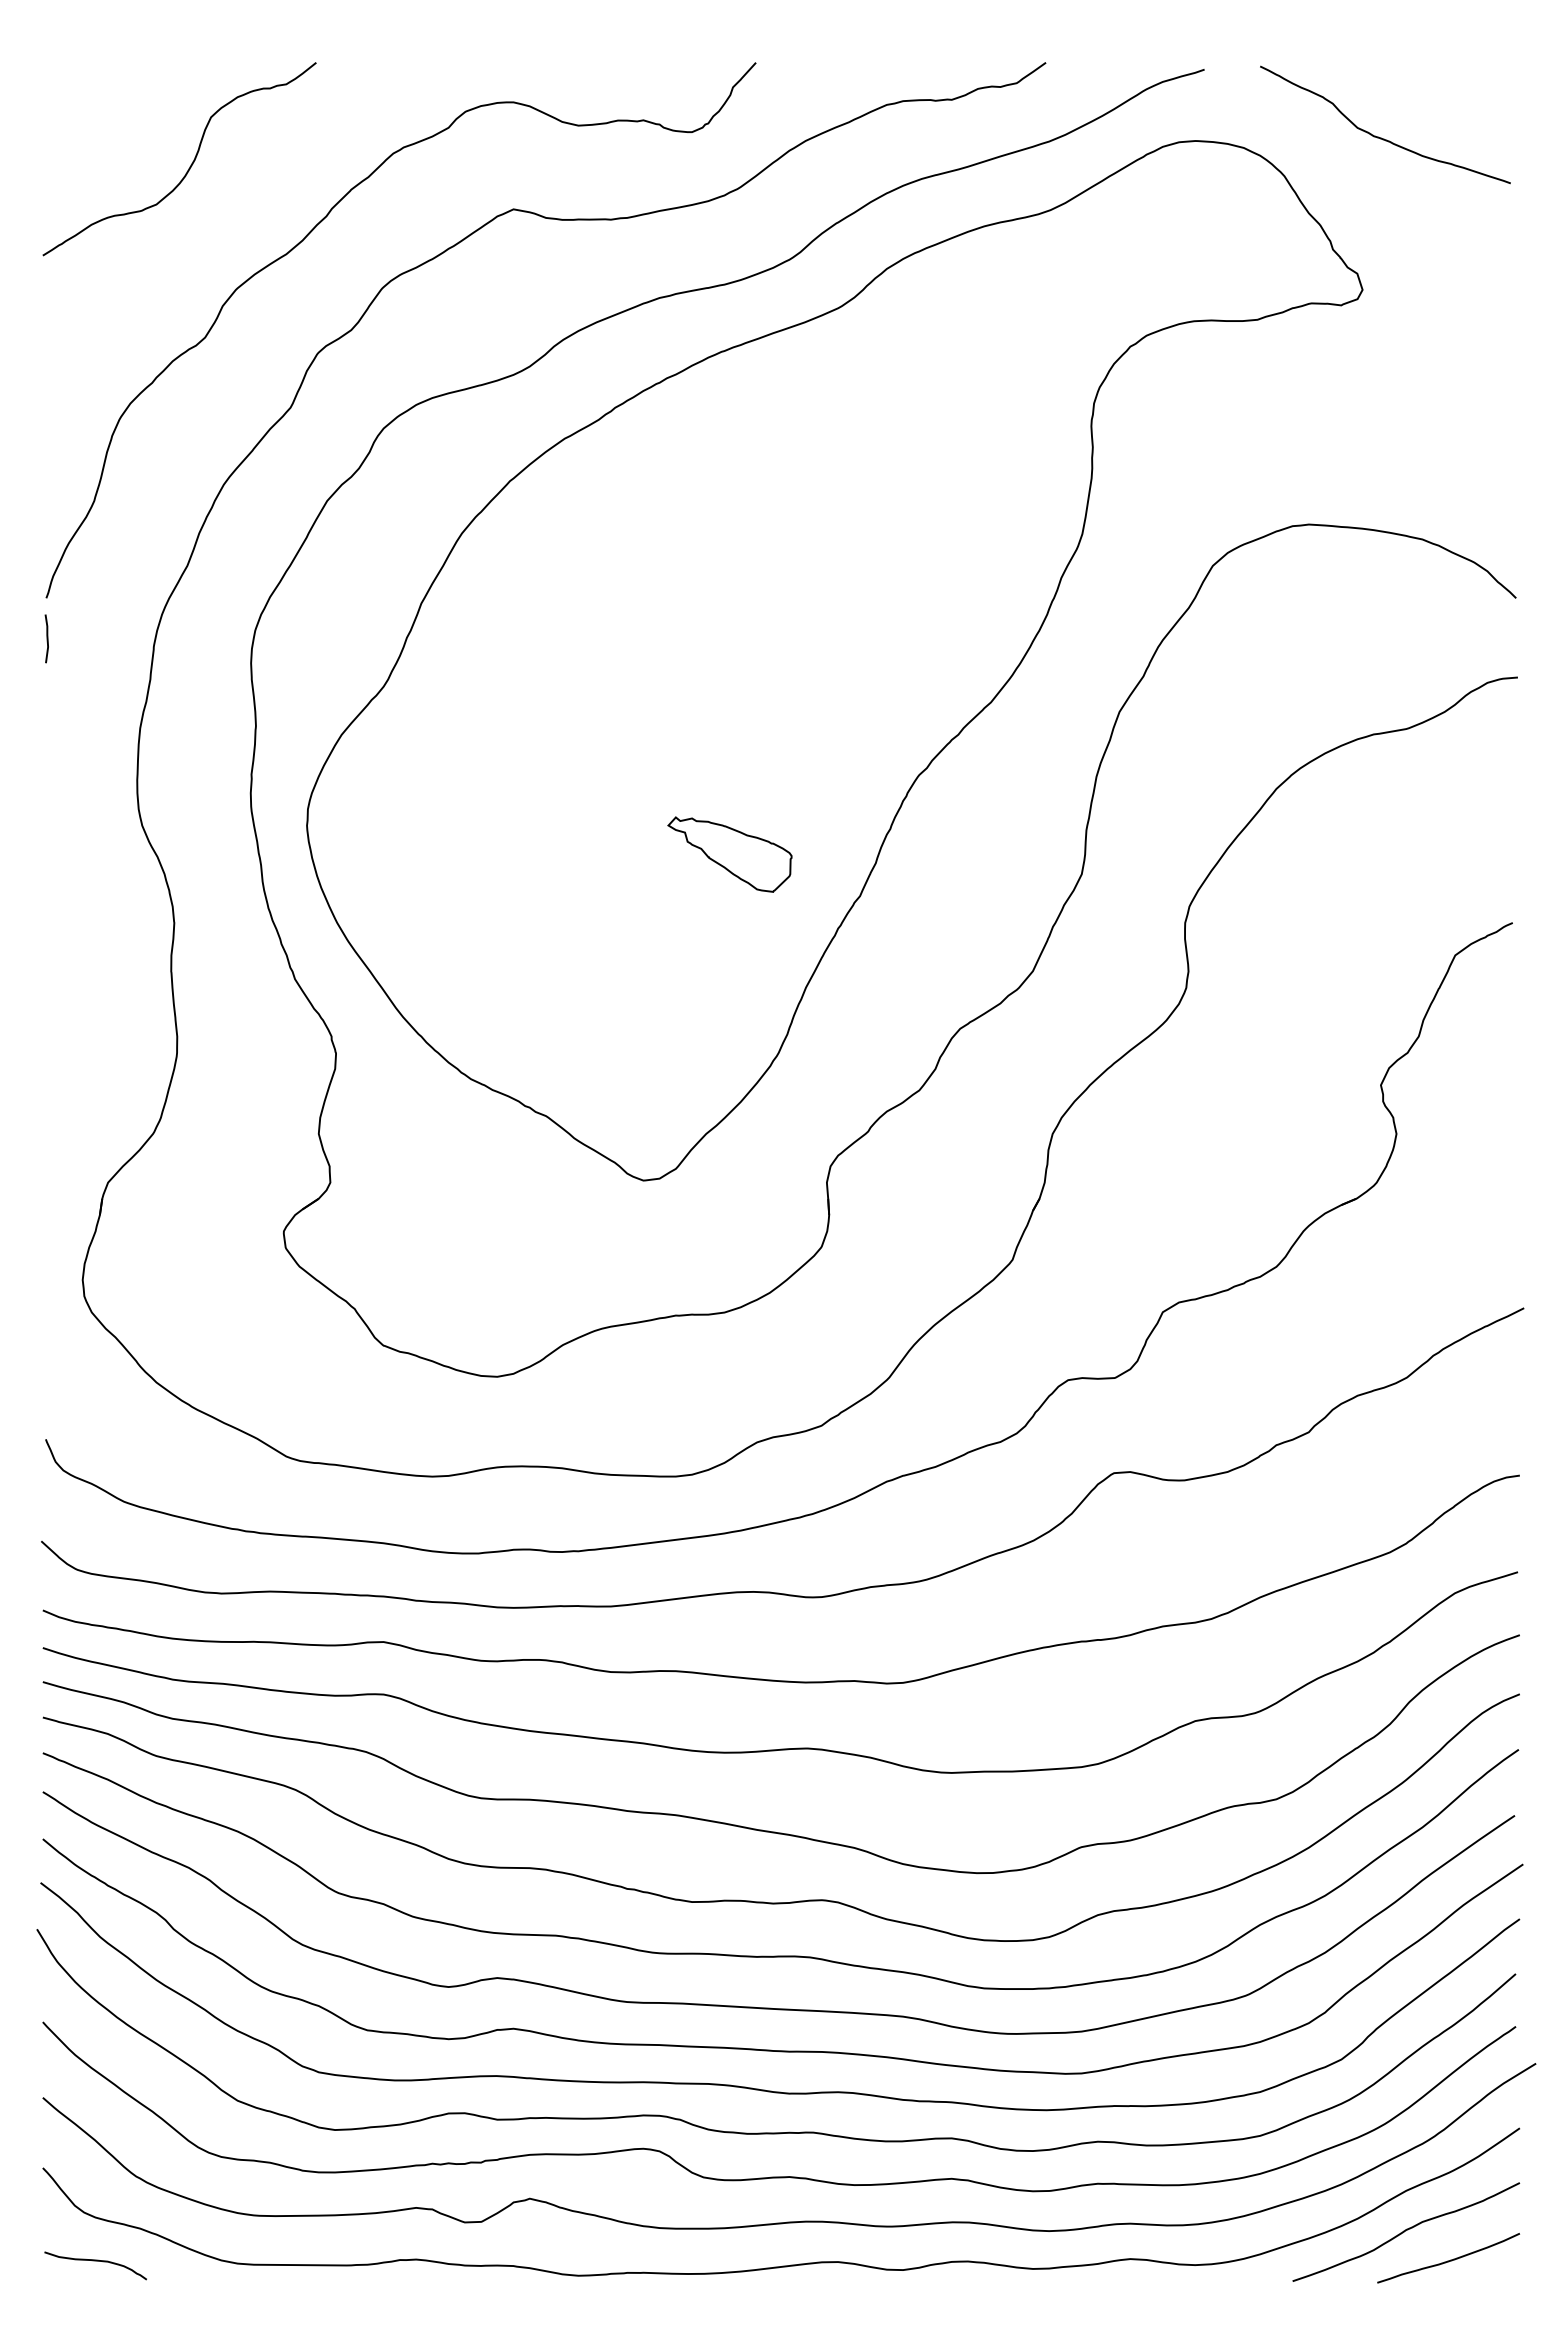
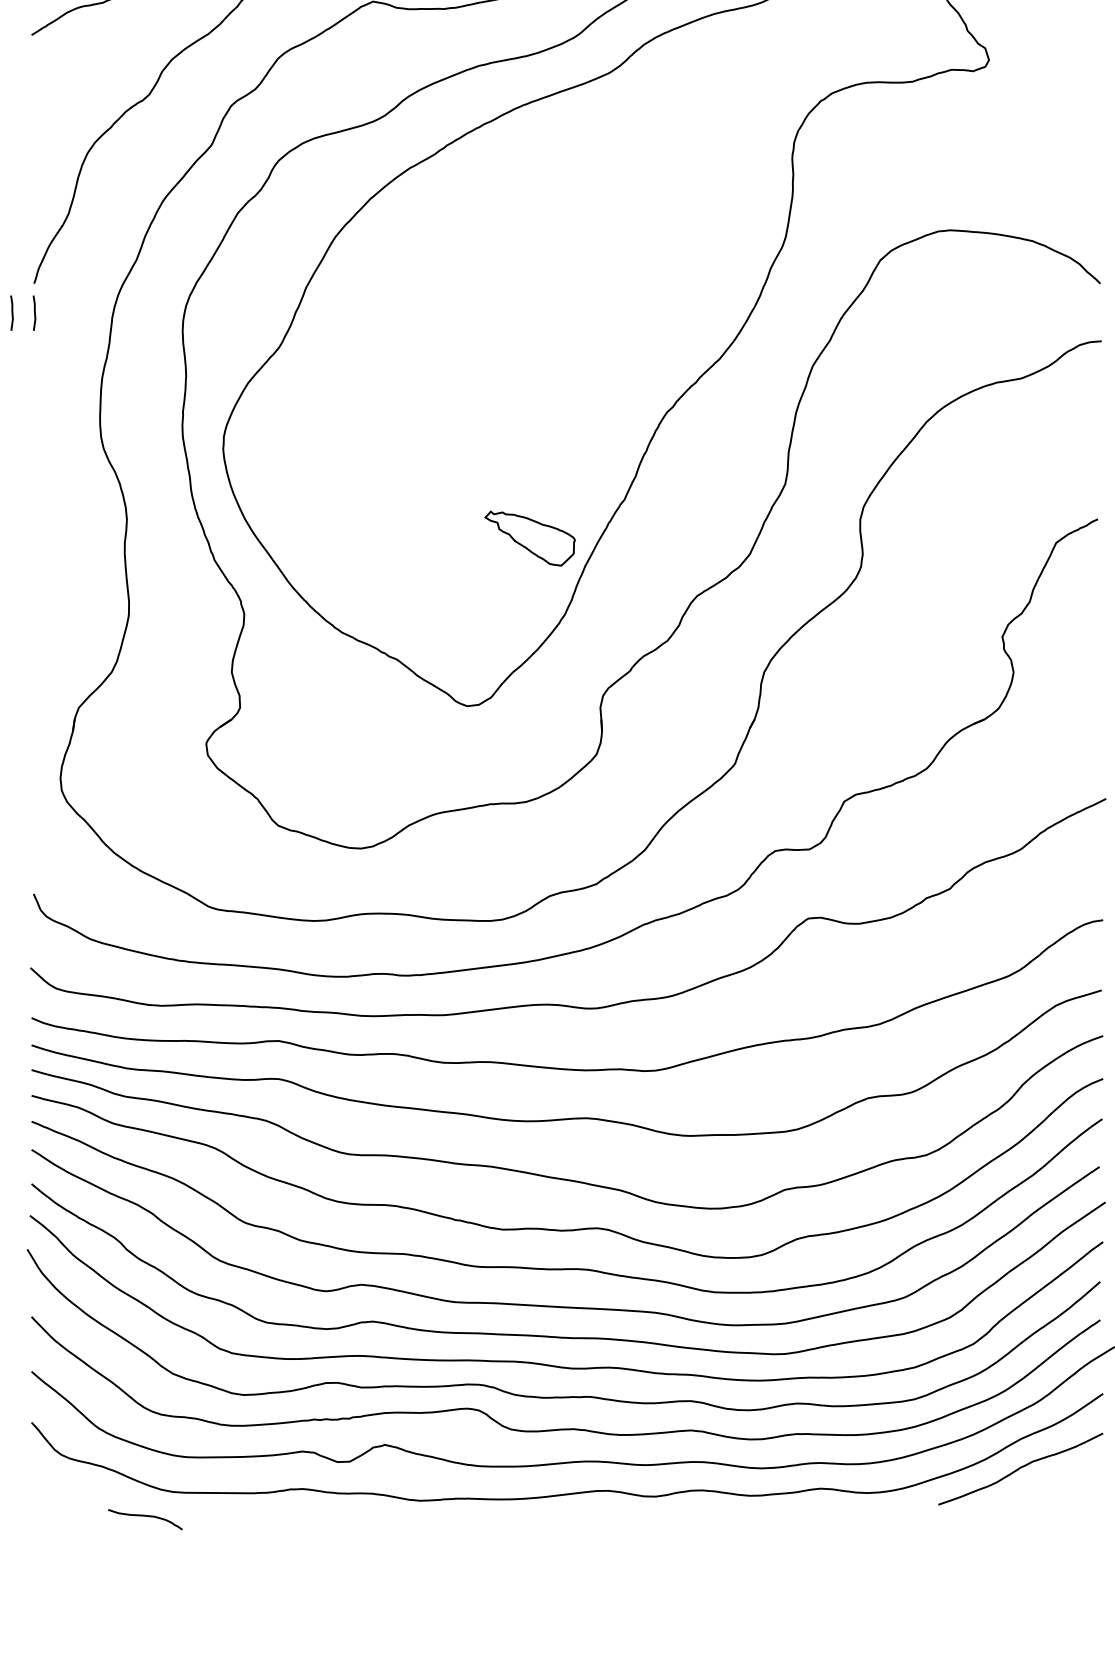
line: (15, 638) -> (11, 312), added
part: (729, 854) -> (529, 538), moved
curve: (1448, 2260) -> (1051, 1489), removed
curve: (95, 2261) -> (145, 1516), moved

